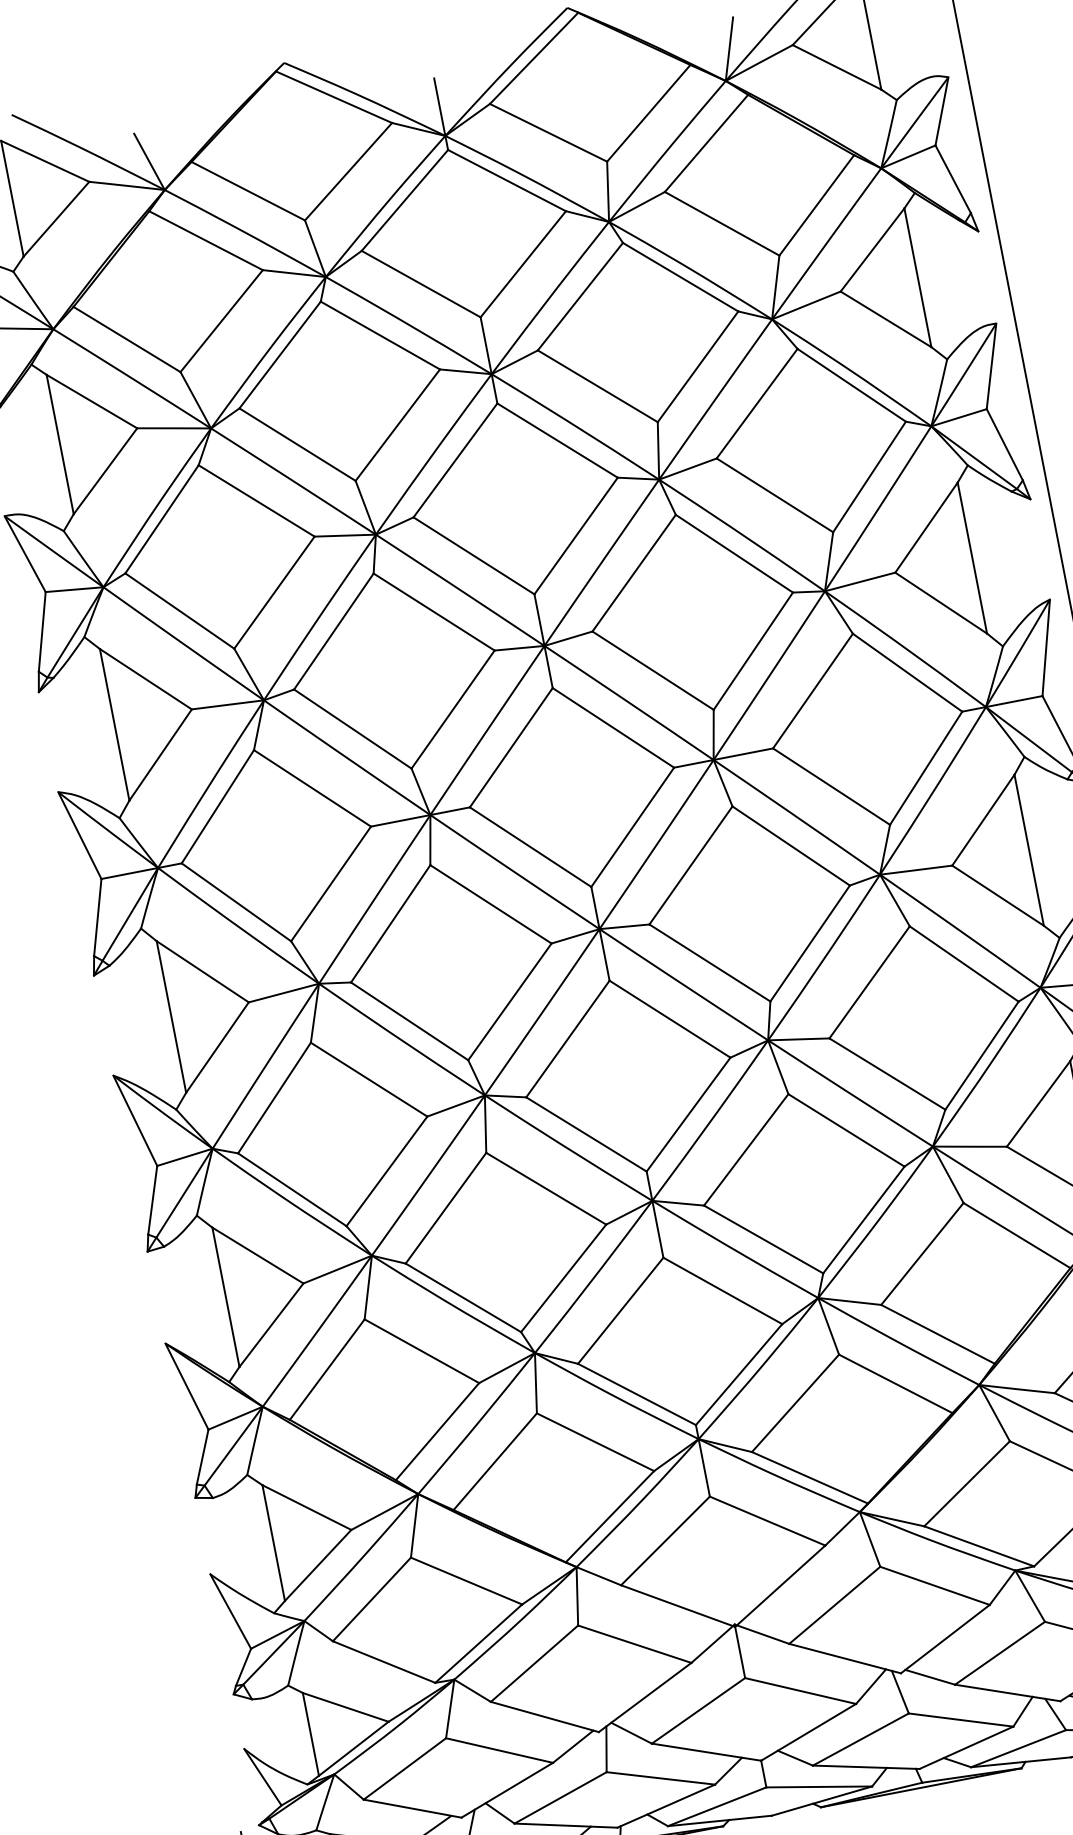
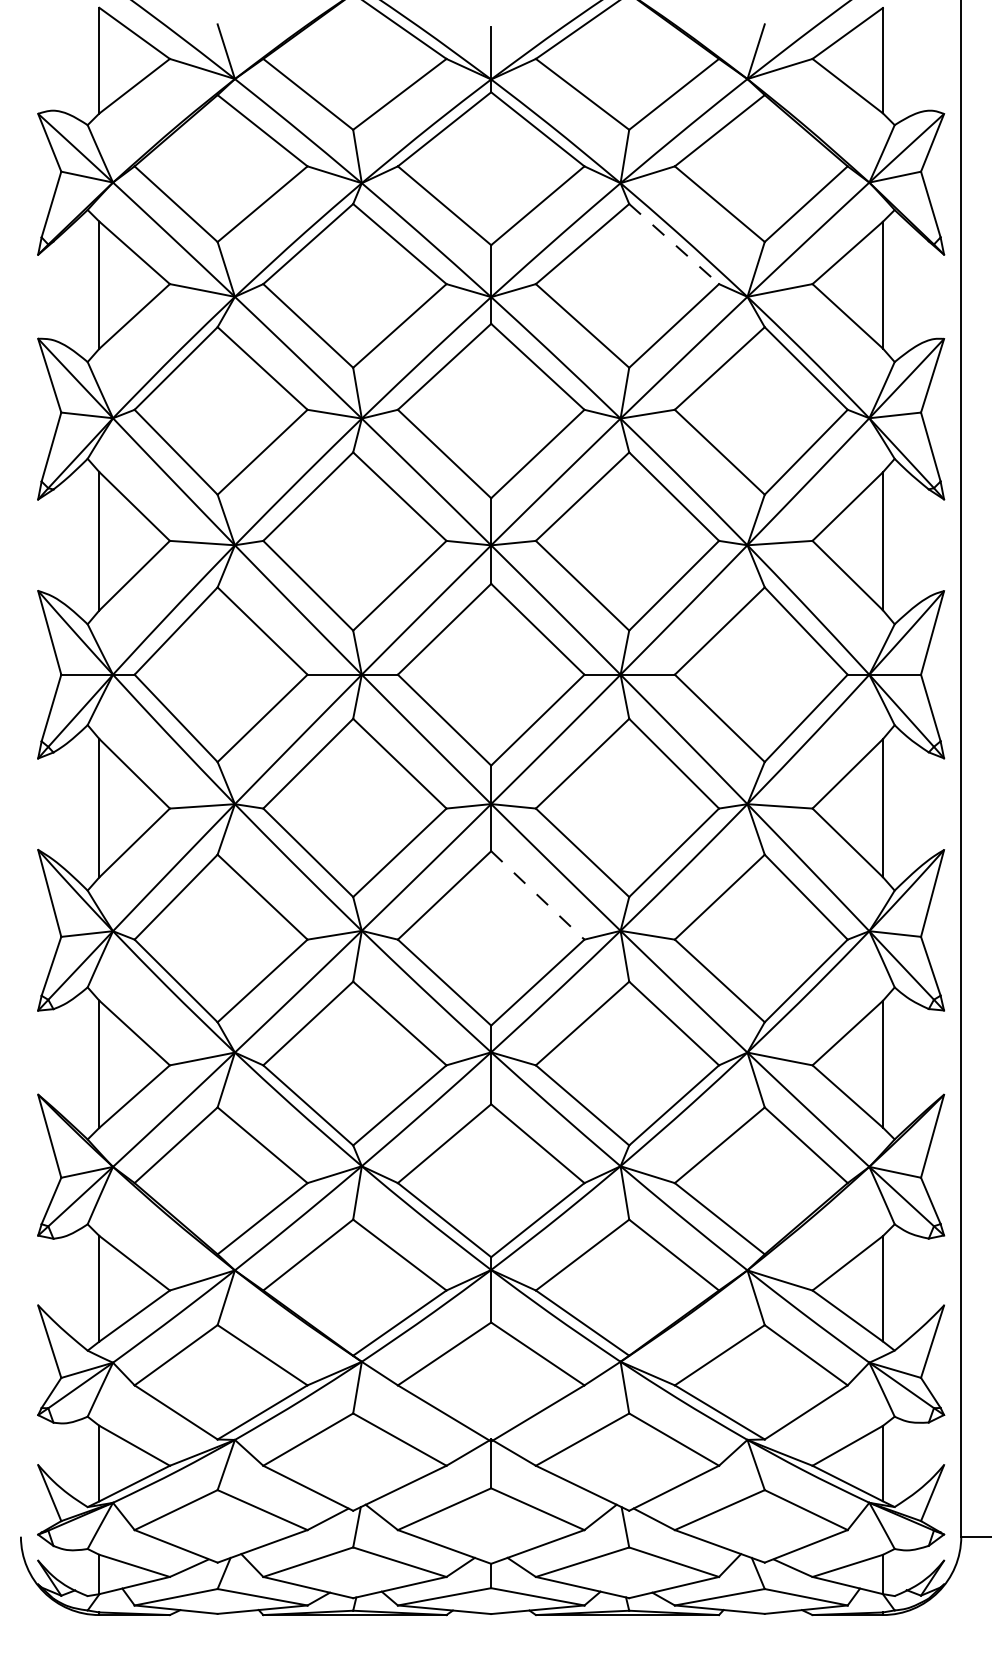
line: (681, 277) -> (674, 244), solid -> dashed
line: (670, 1019) -> (538, 895), solid -> dashed

